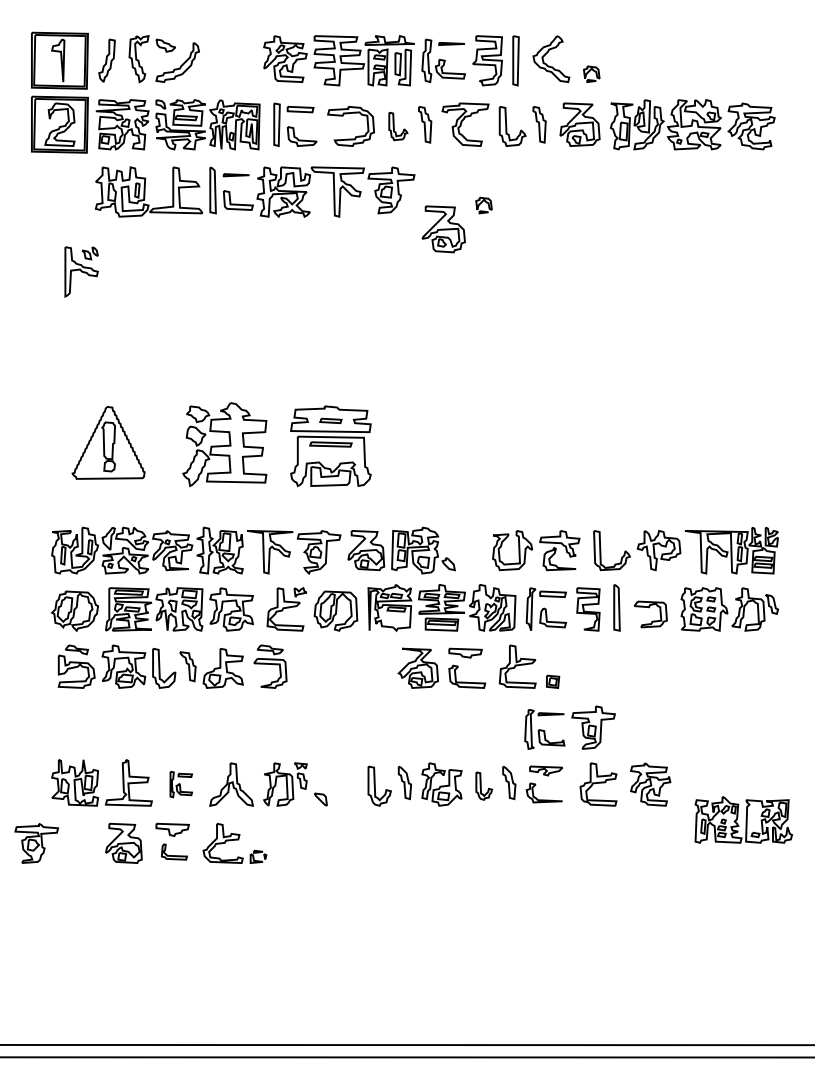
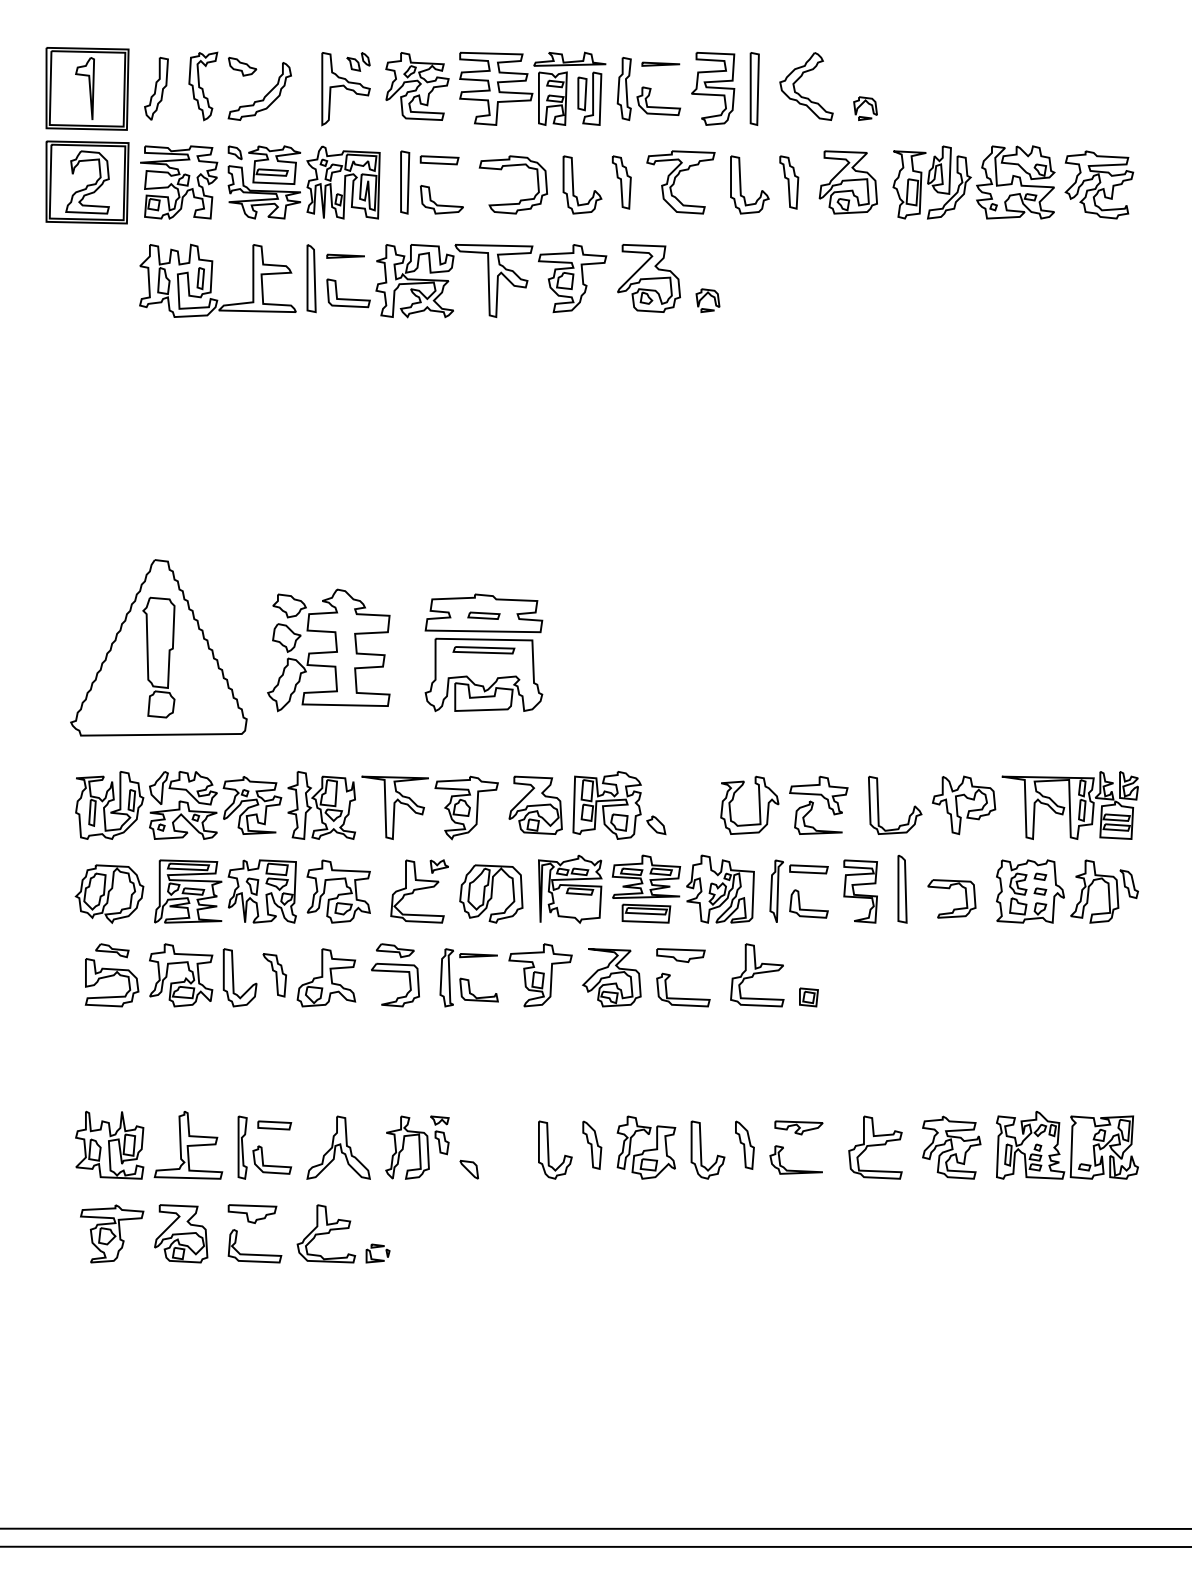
part: (398, 126) -> (582, 185), size x1.43
part: (443, 229) -> (648, 278), moved
part: (81, 271) -> (345, 88), moved
part: (108, 442) -> (158, 647), size x1.67
part: (571, 718) -> (508, 961), moved
part: (181, 784) -> (265, 1147), size x1.67
part: (484, 785) -> (708, 1149), size x1.43
part: (743, 819) -> (1067, 1144), moved
part: (36, 843) -> (111, 1233), moved
part: (174, 851) -> (255, 1245), size x1.43

